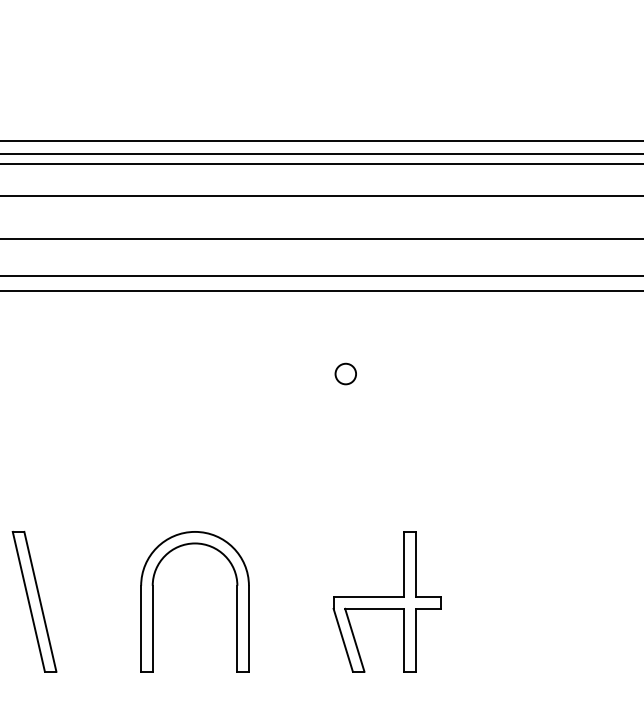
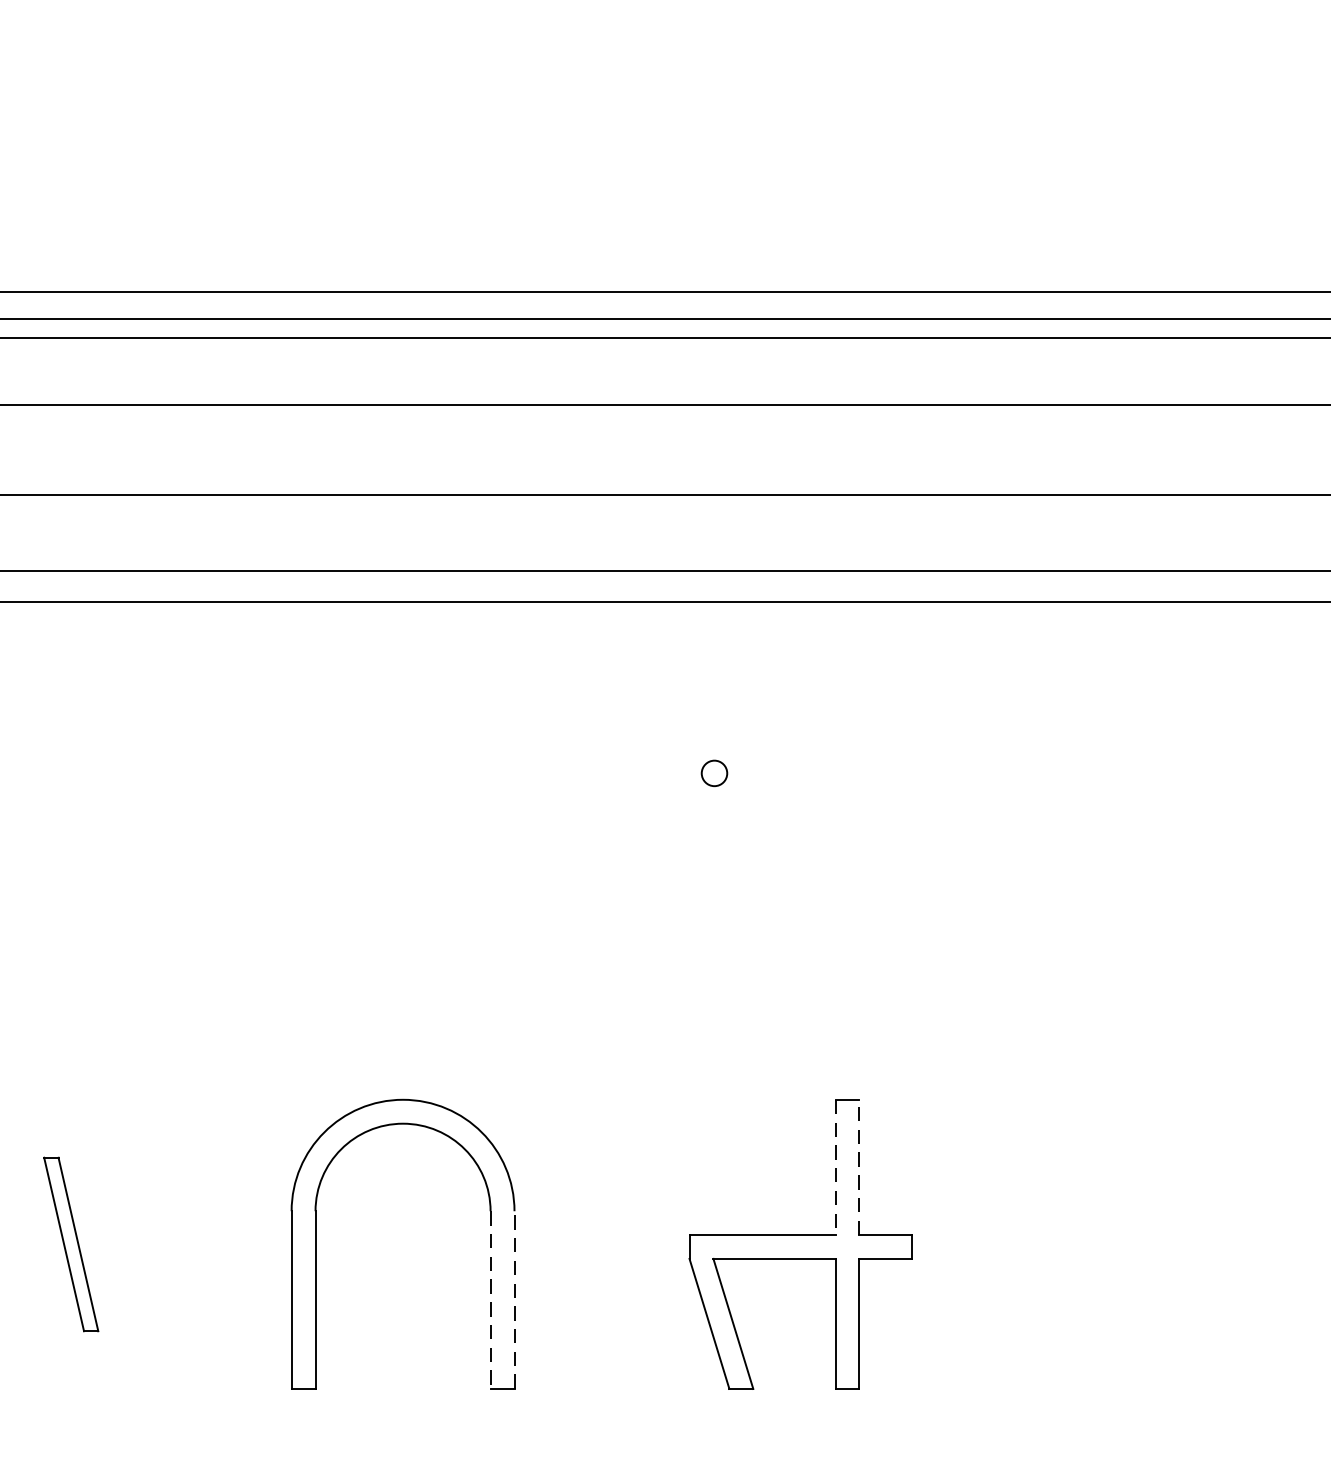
circle: (345, 373) -> (714, 772), size x0.6
line: (404, 564) -> (836, 1167), solid -> dashed
line: (415, 564) -> (858, 1167), solid -> dashed
part: (34, 601) -> (71, 1243), size x0.6
line: (237, 628) -> (490, 1299), solid -> dashed
line: (248, 628) -> (513, 1299), solid -> dashed

